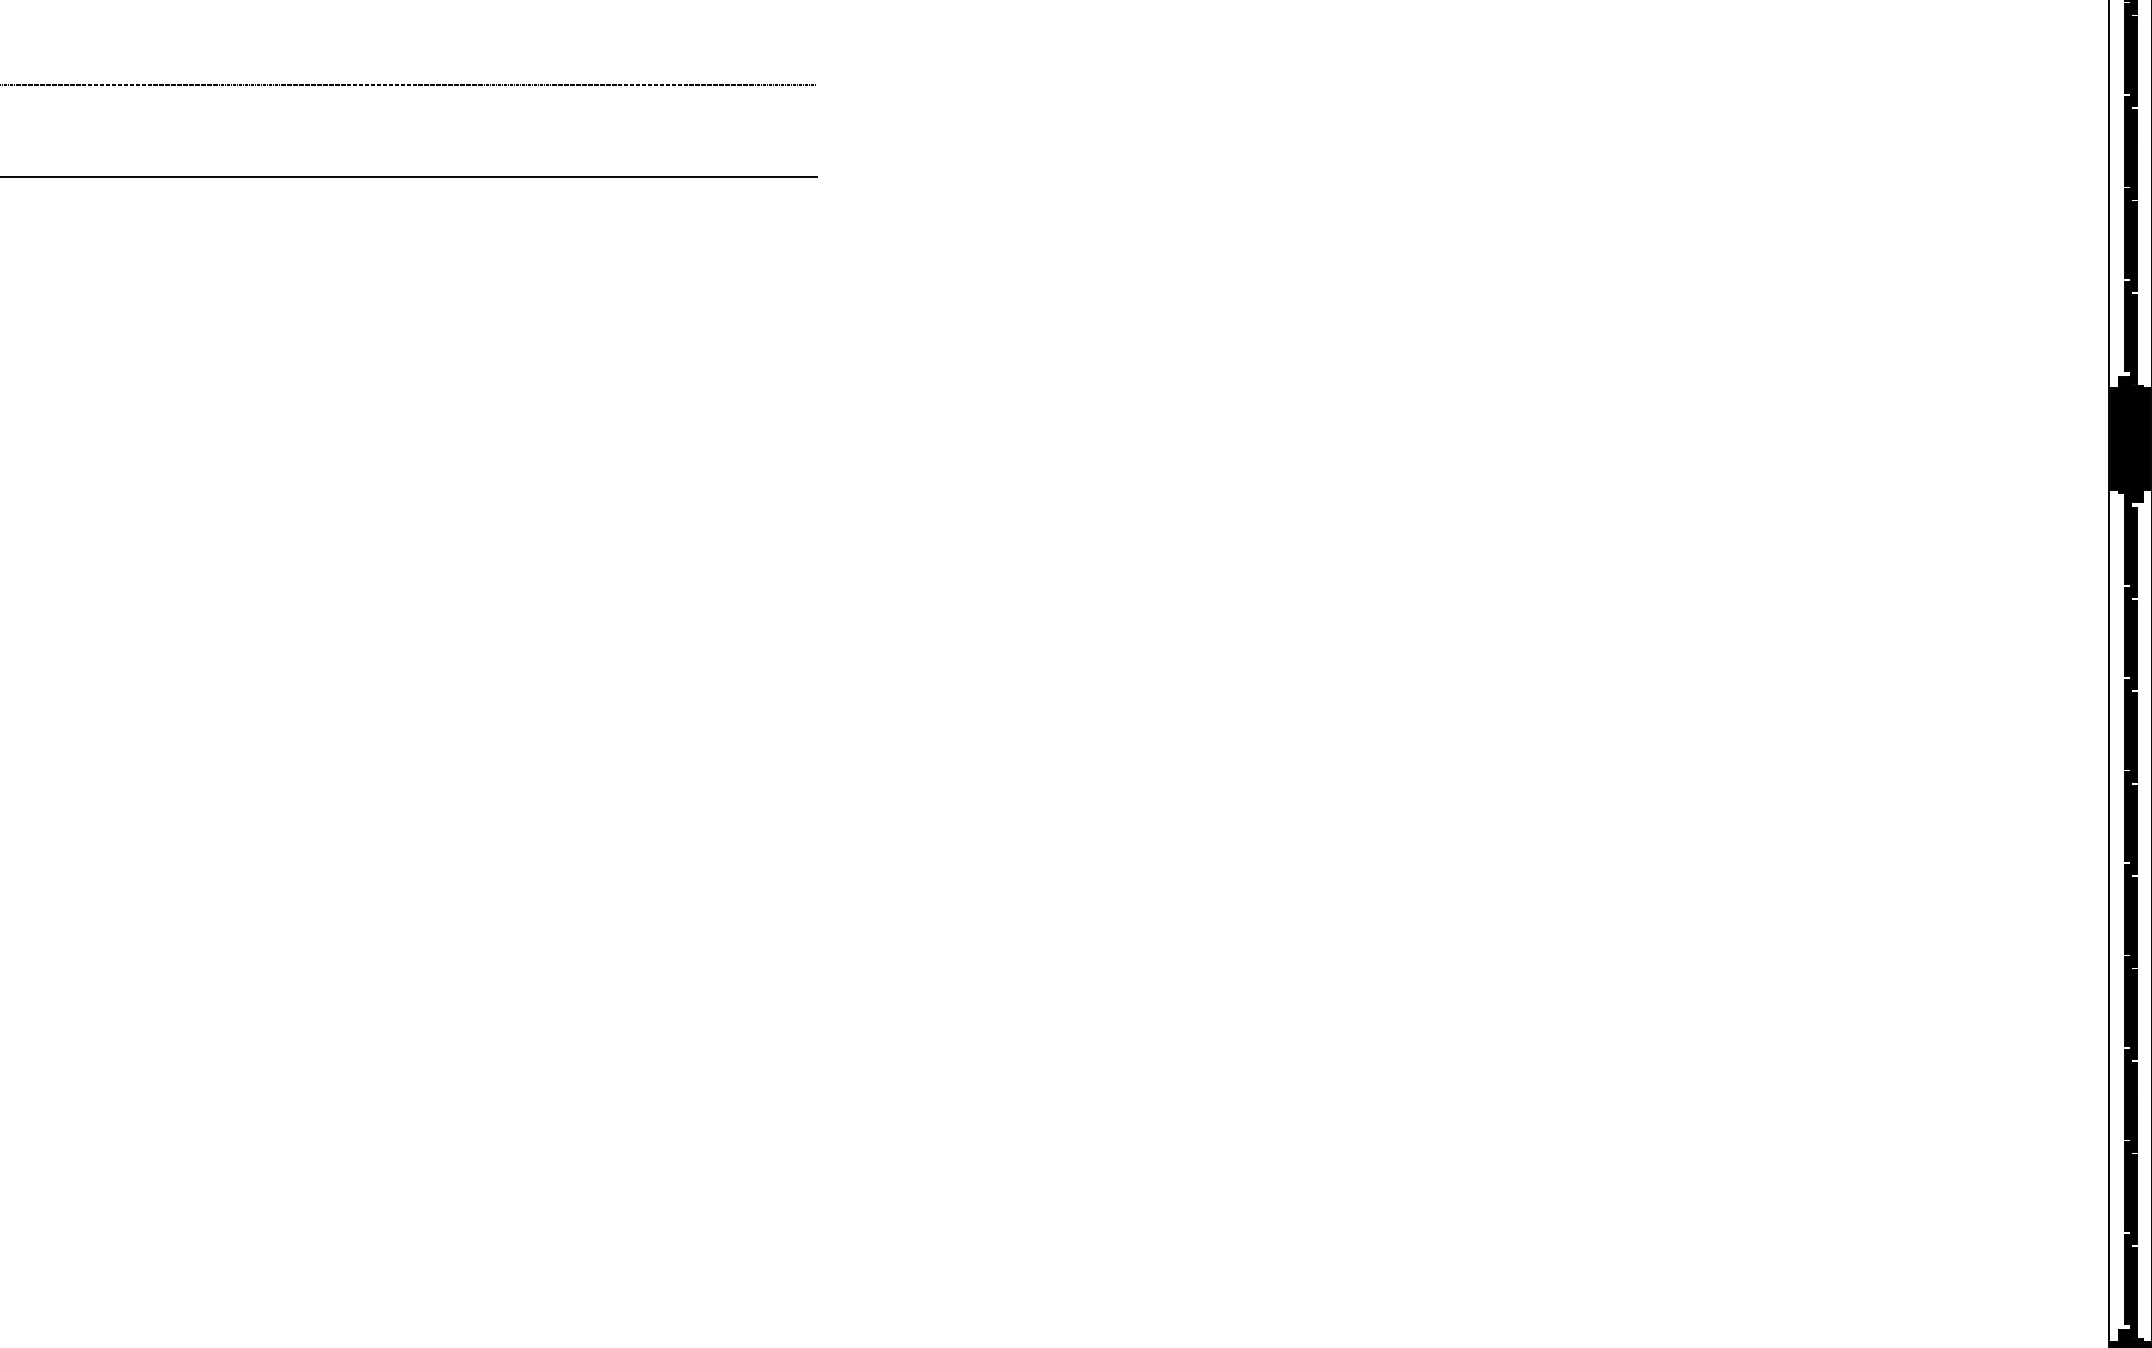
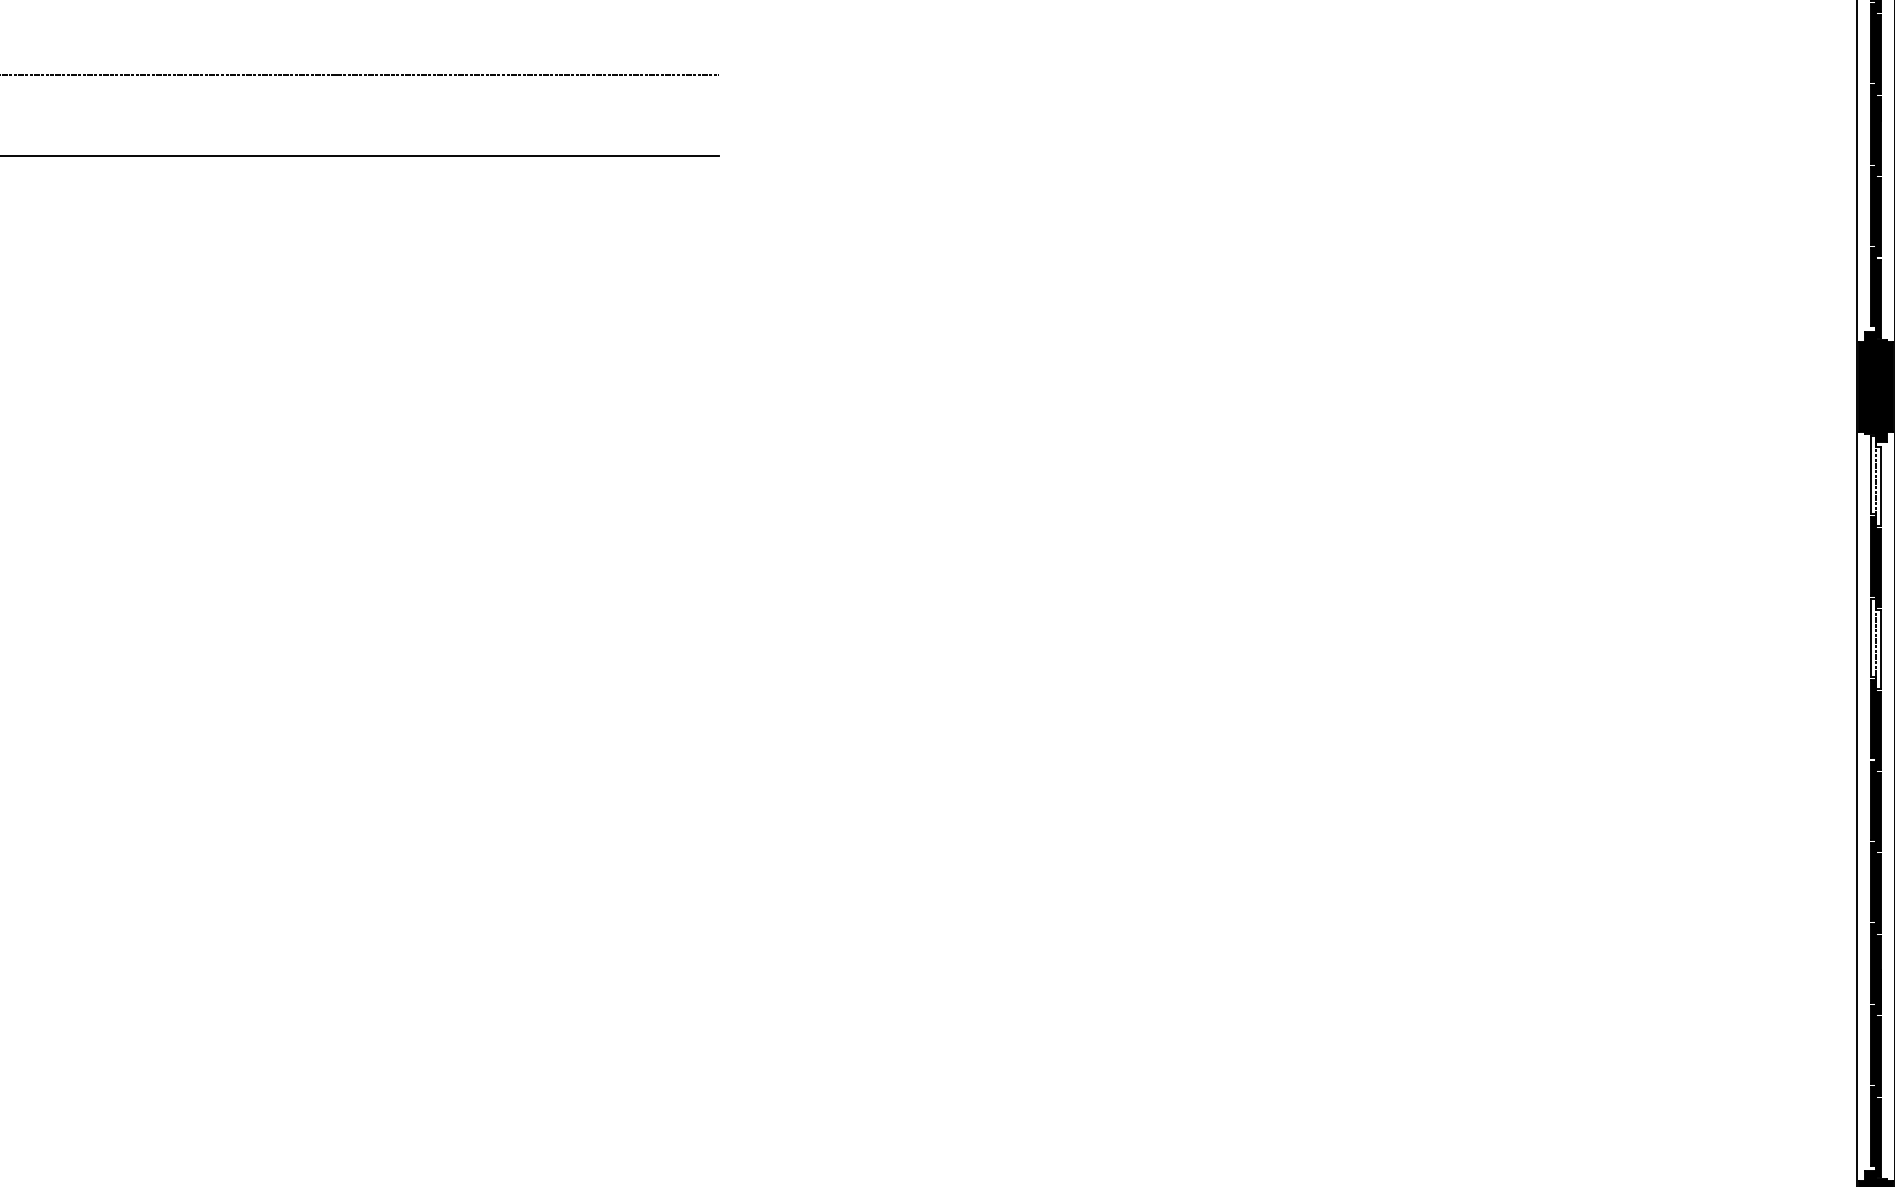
fill: (2130, 546) -> (1875, 481), removed
fill: (2130, 730) -> (1875, 643), removed

